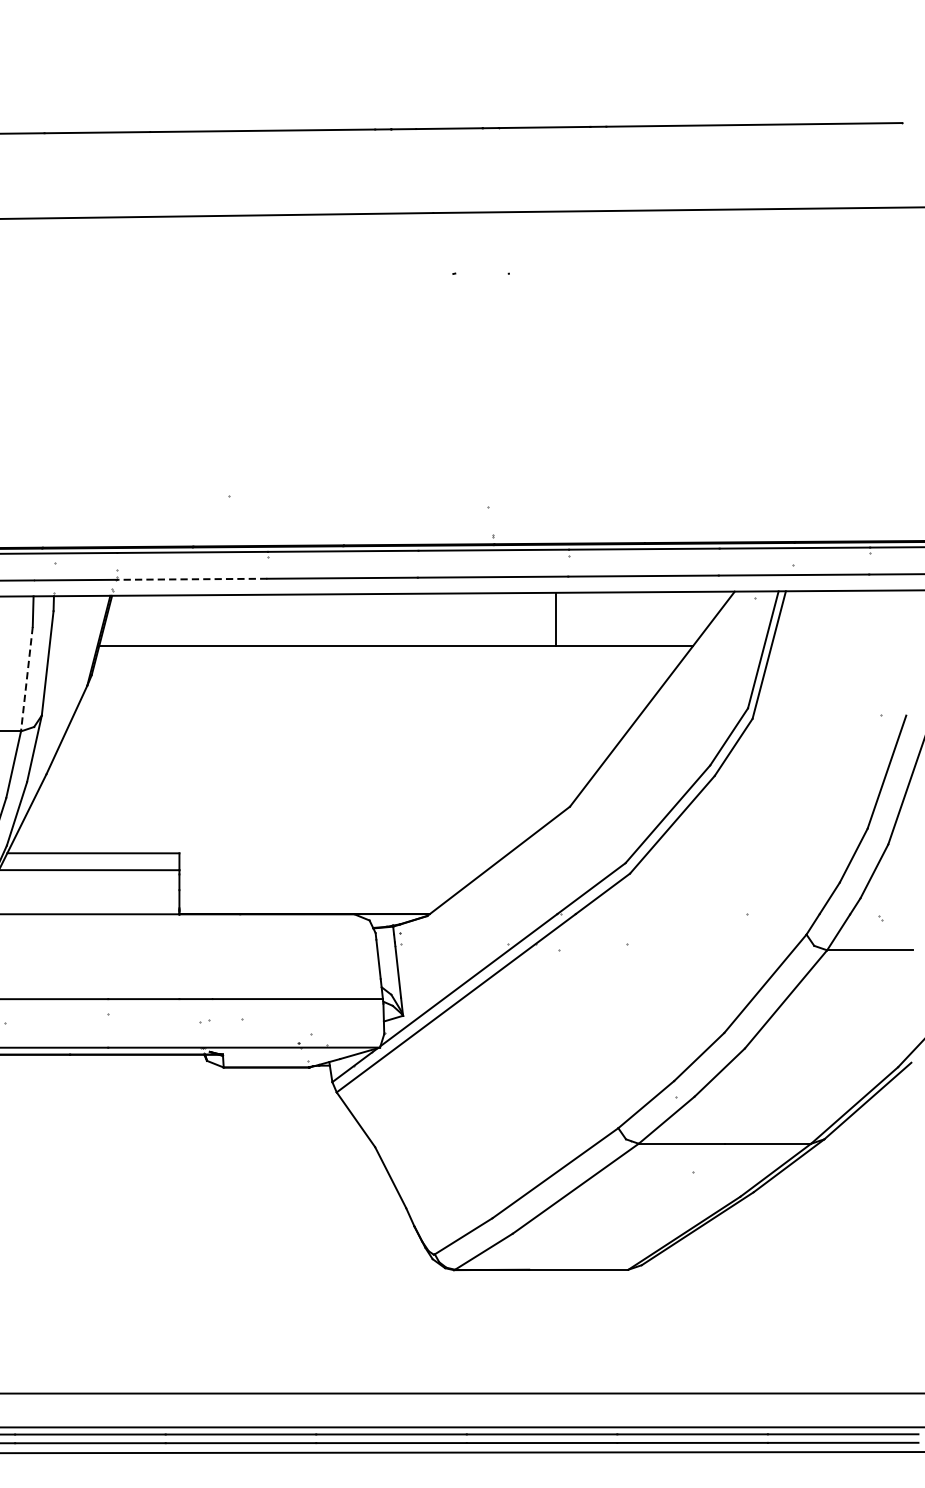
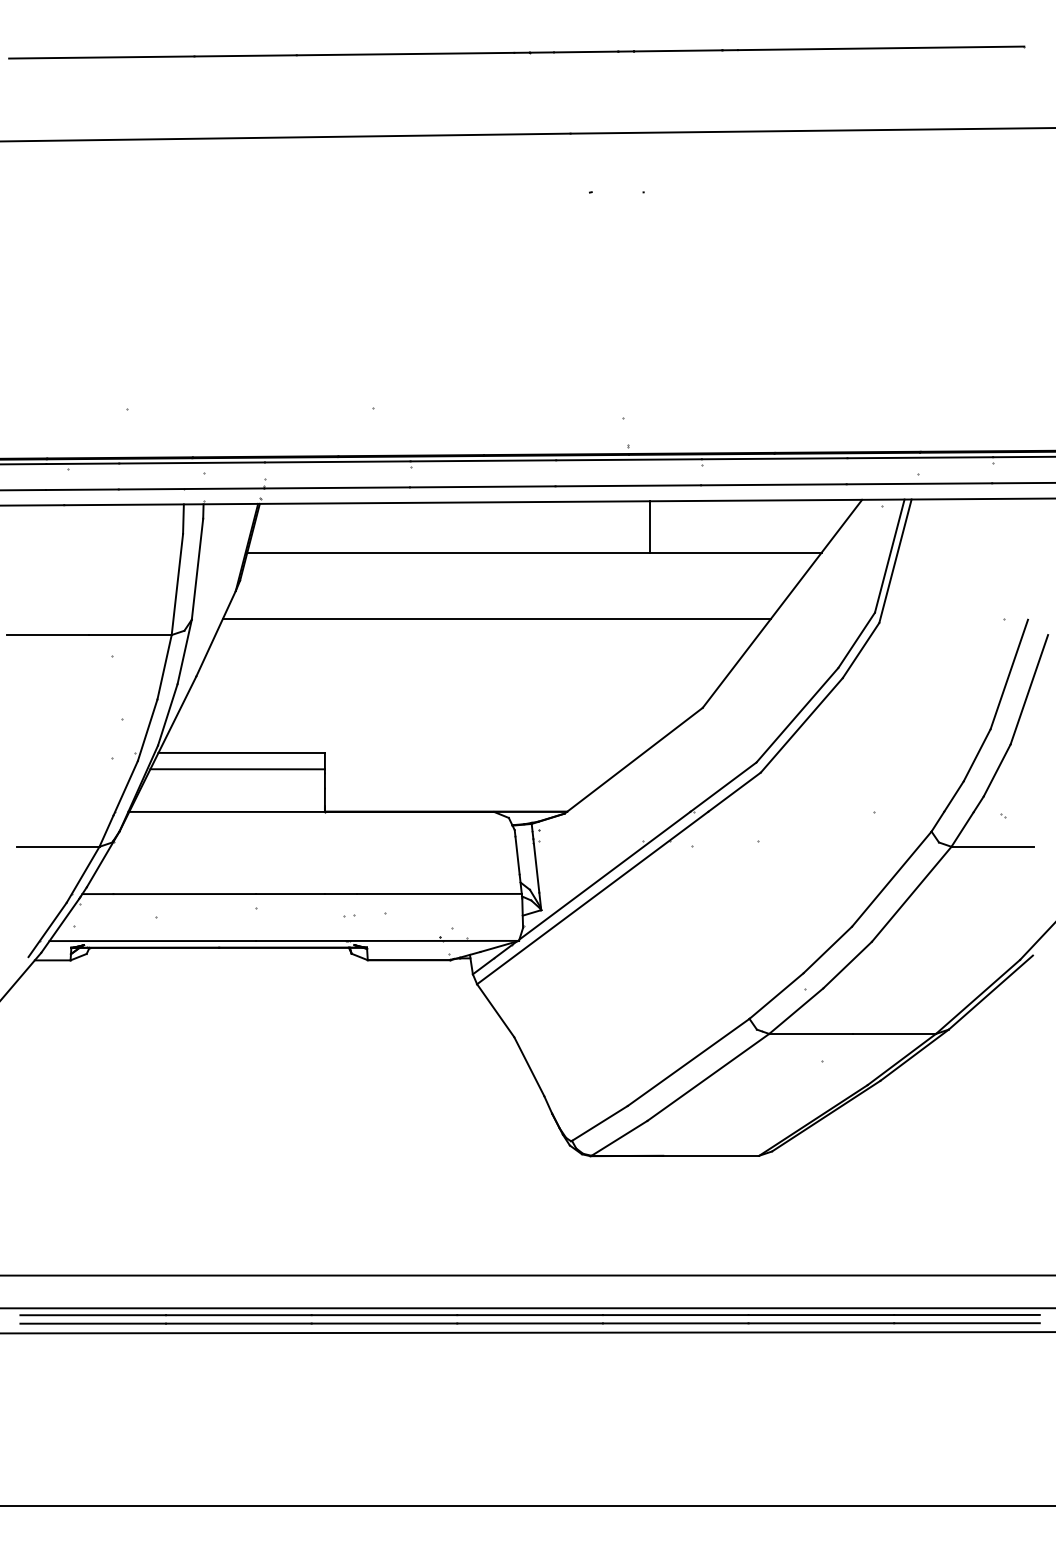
line: (192, 578) -> (337, 487), dashed -> solid
line: (556, 619) -> (650, 526), moved
line: (27, 679) -> (177, 584), dashed -> solid
line: (356, 714) -> (496, 618), added

